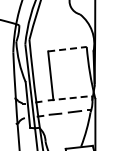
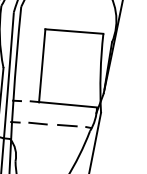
line: (67, 49) -> (74, 32), dashed -> solid
line: (70, 98) -> (64, 104), dashed -> solid

